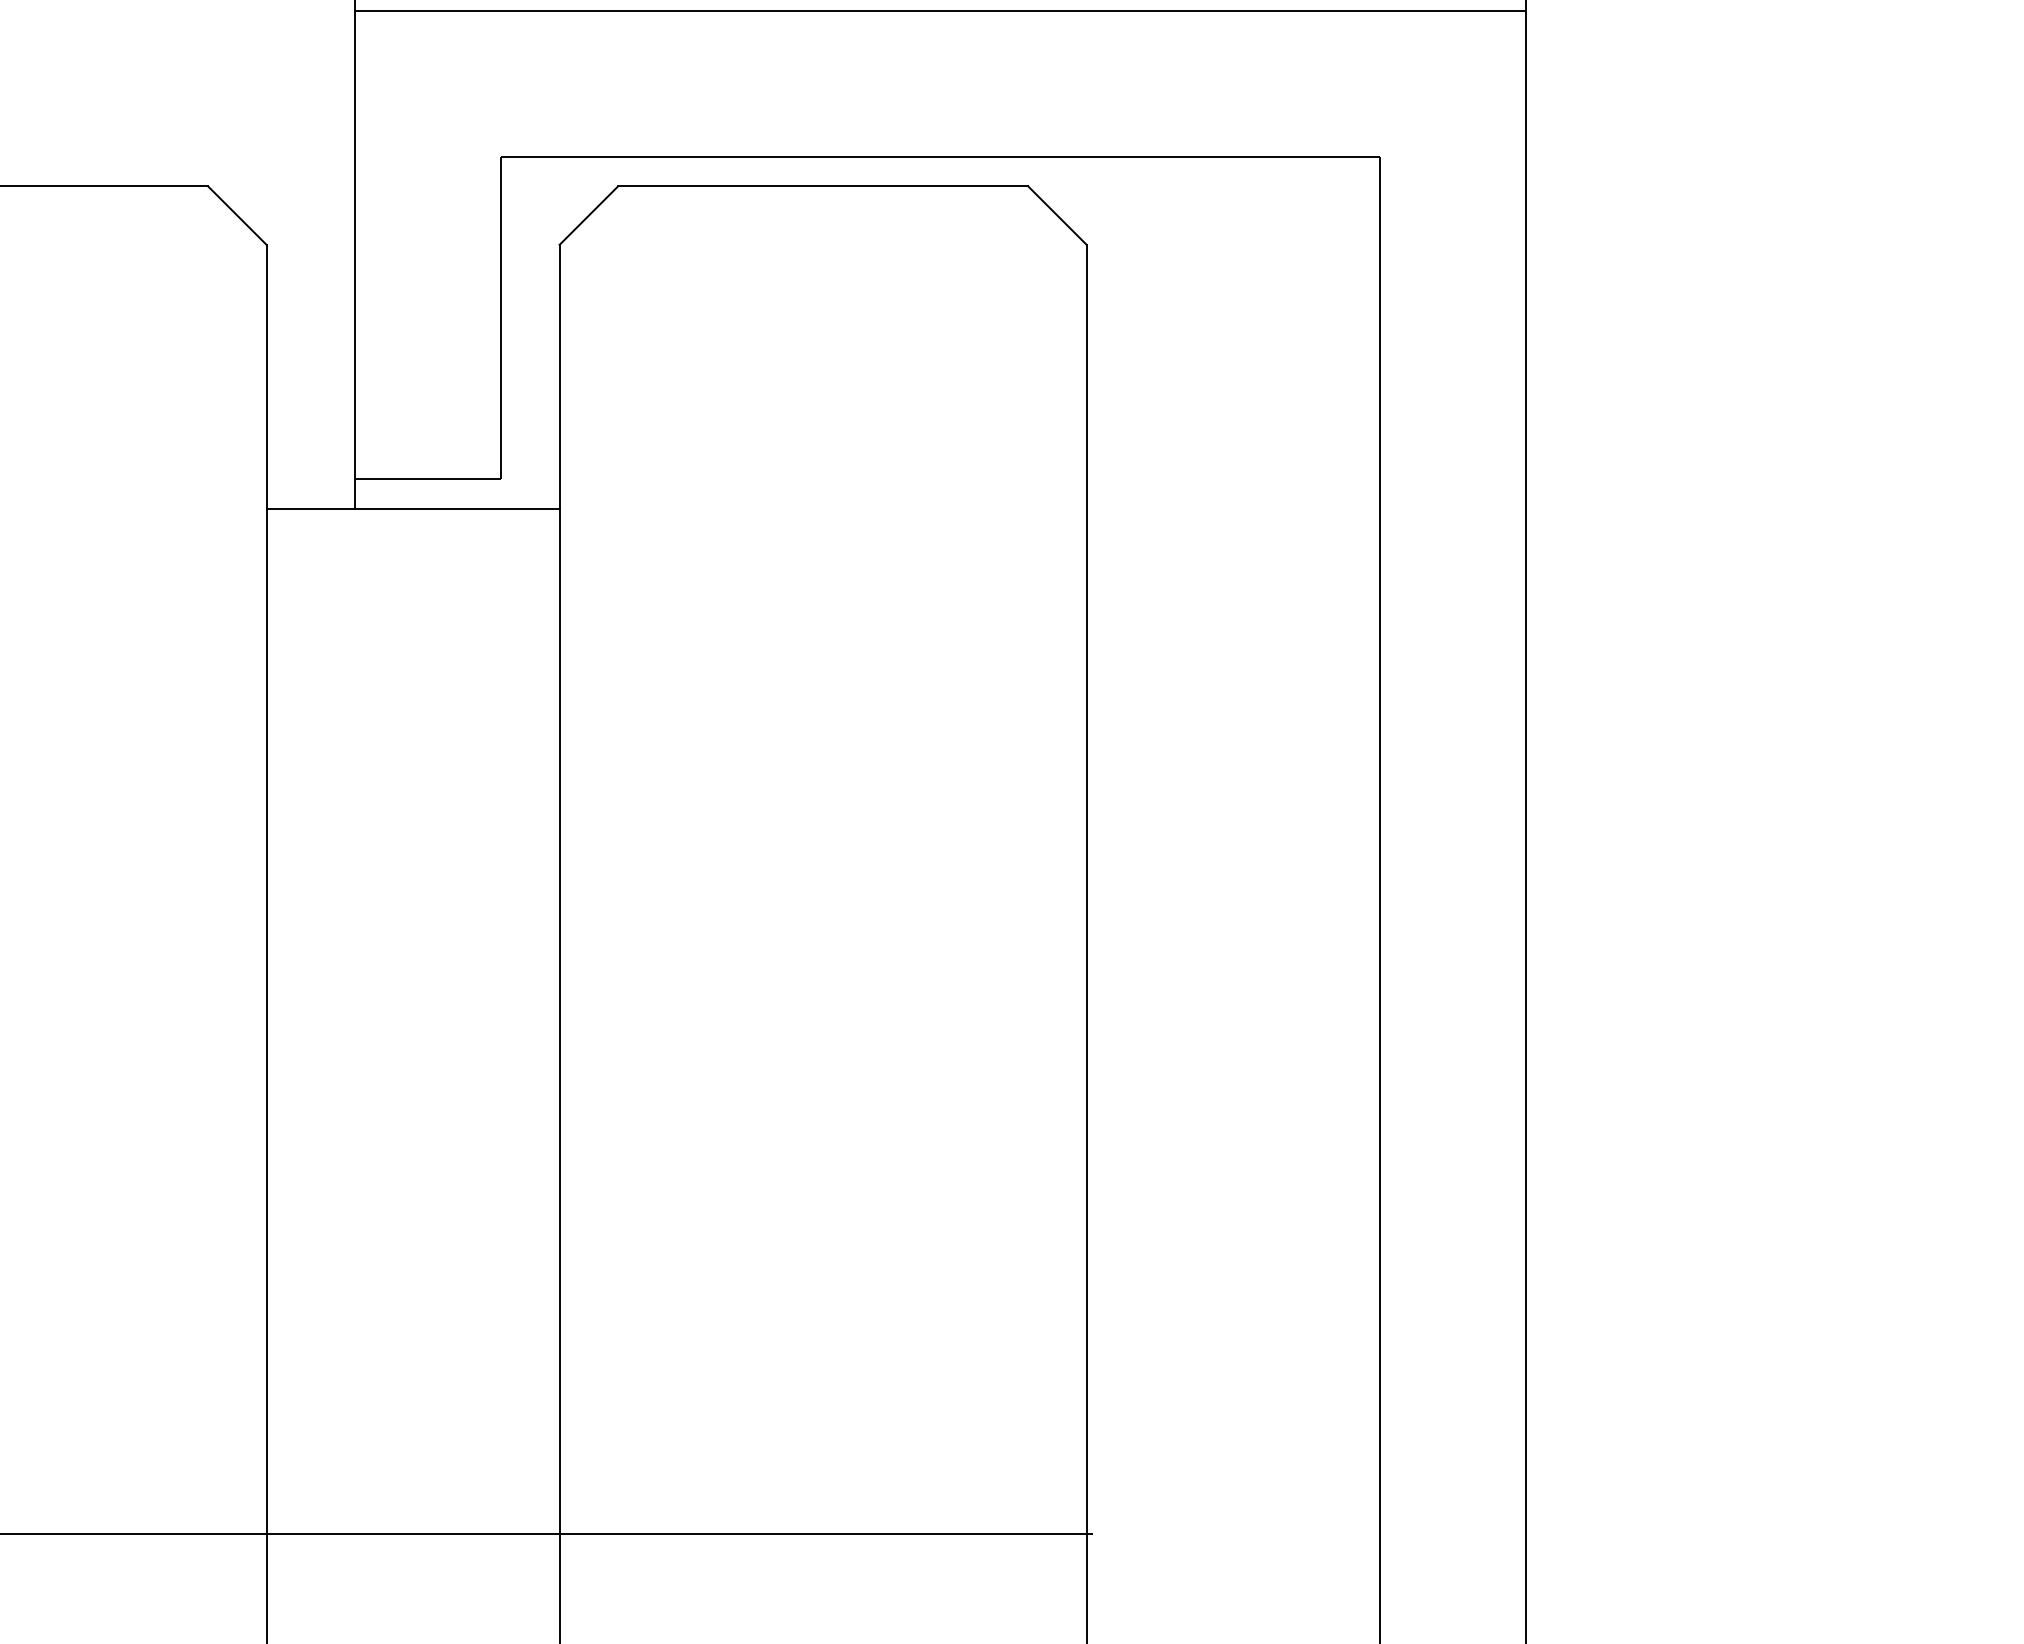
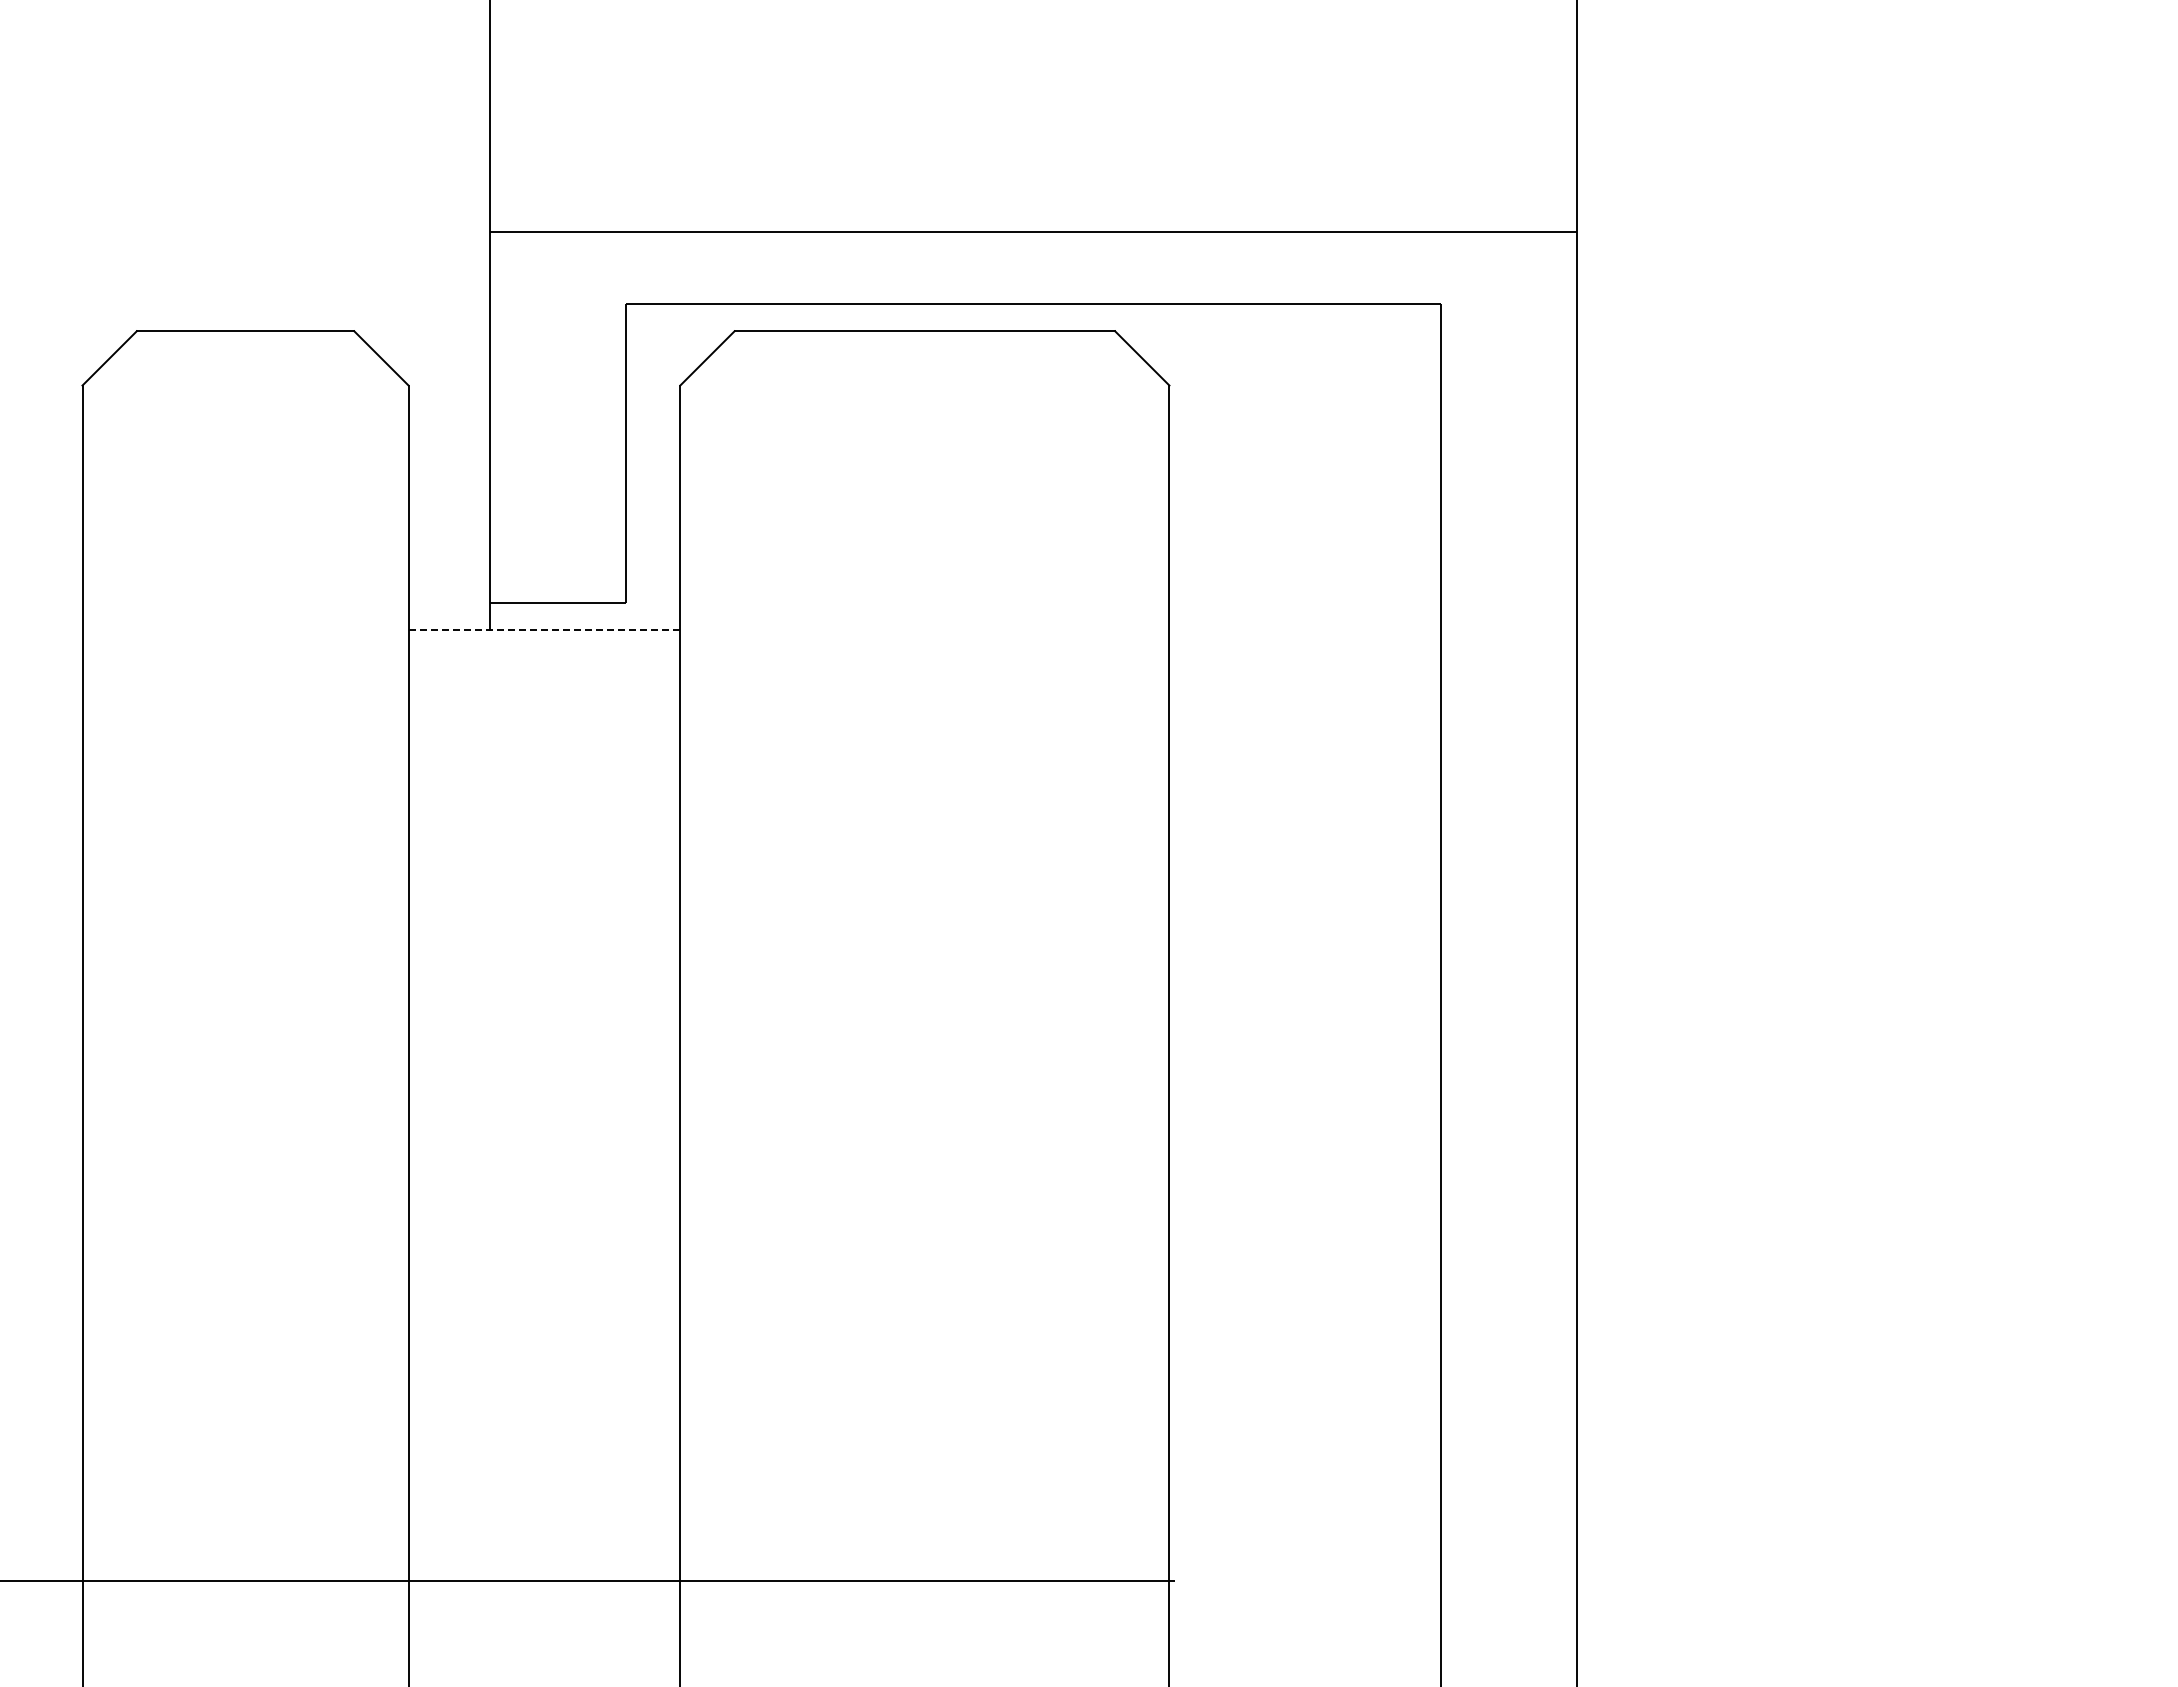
line: (940, 10) -> (1033, 232), moved
line: (413, 508) -> (544, 630), solid -> dashed

